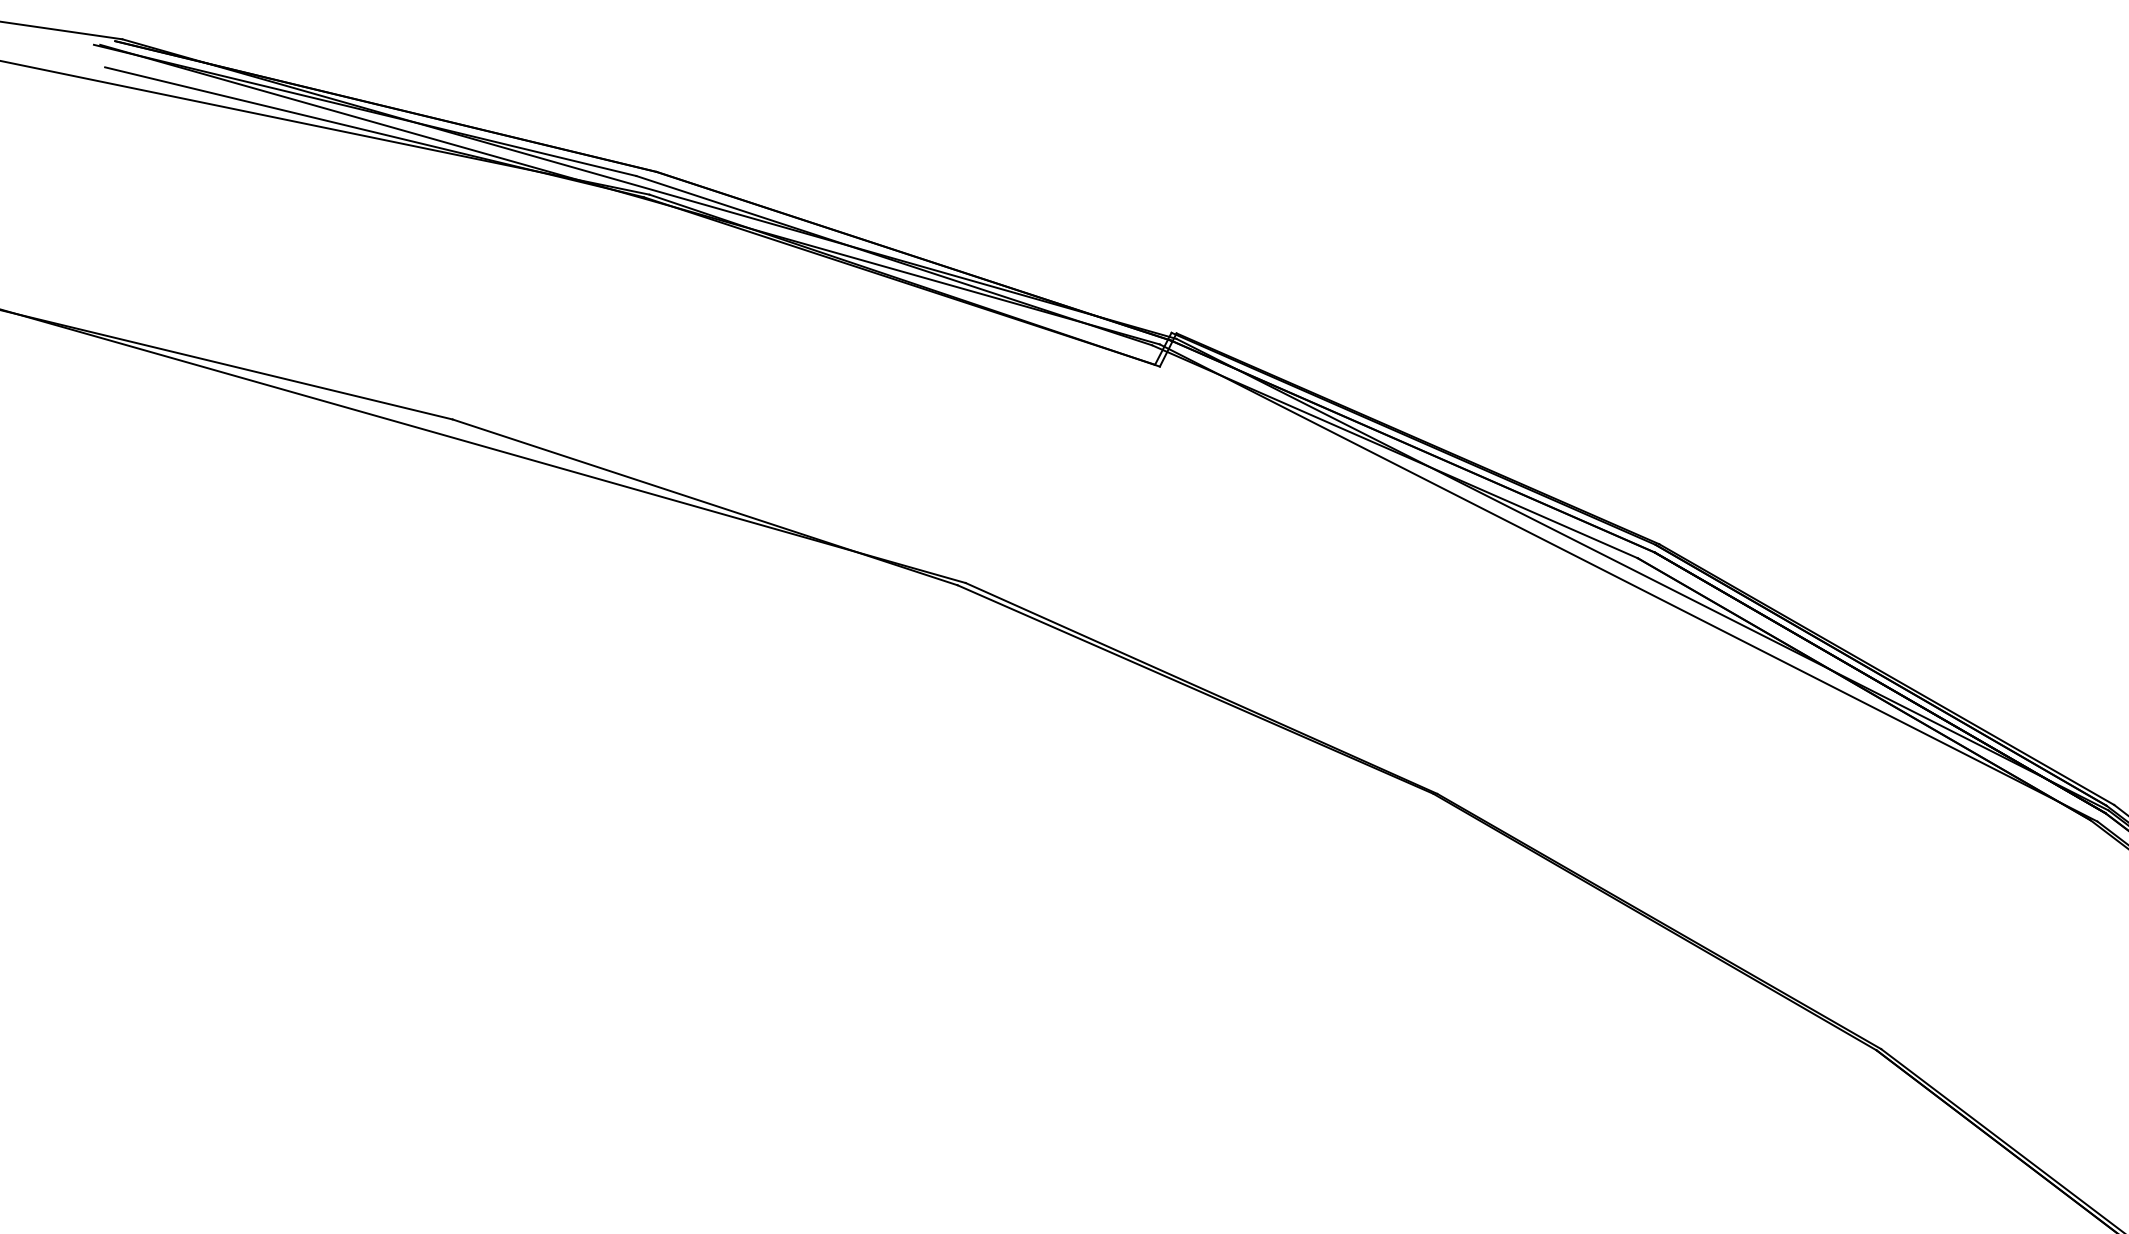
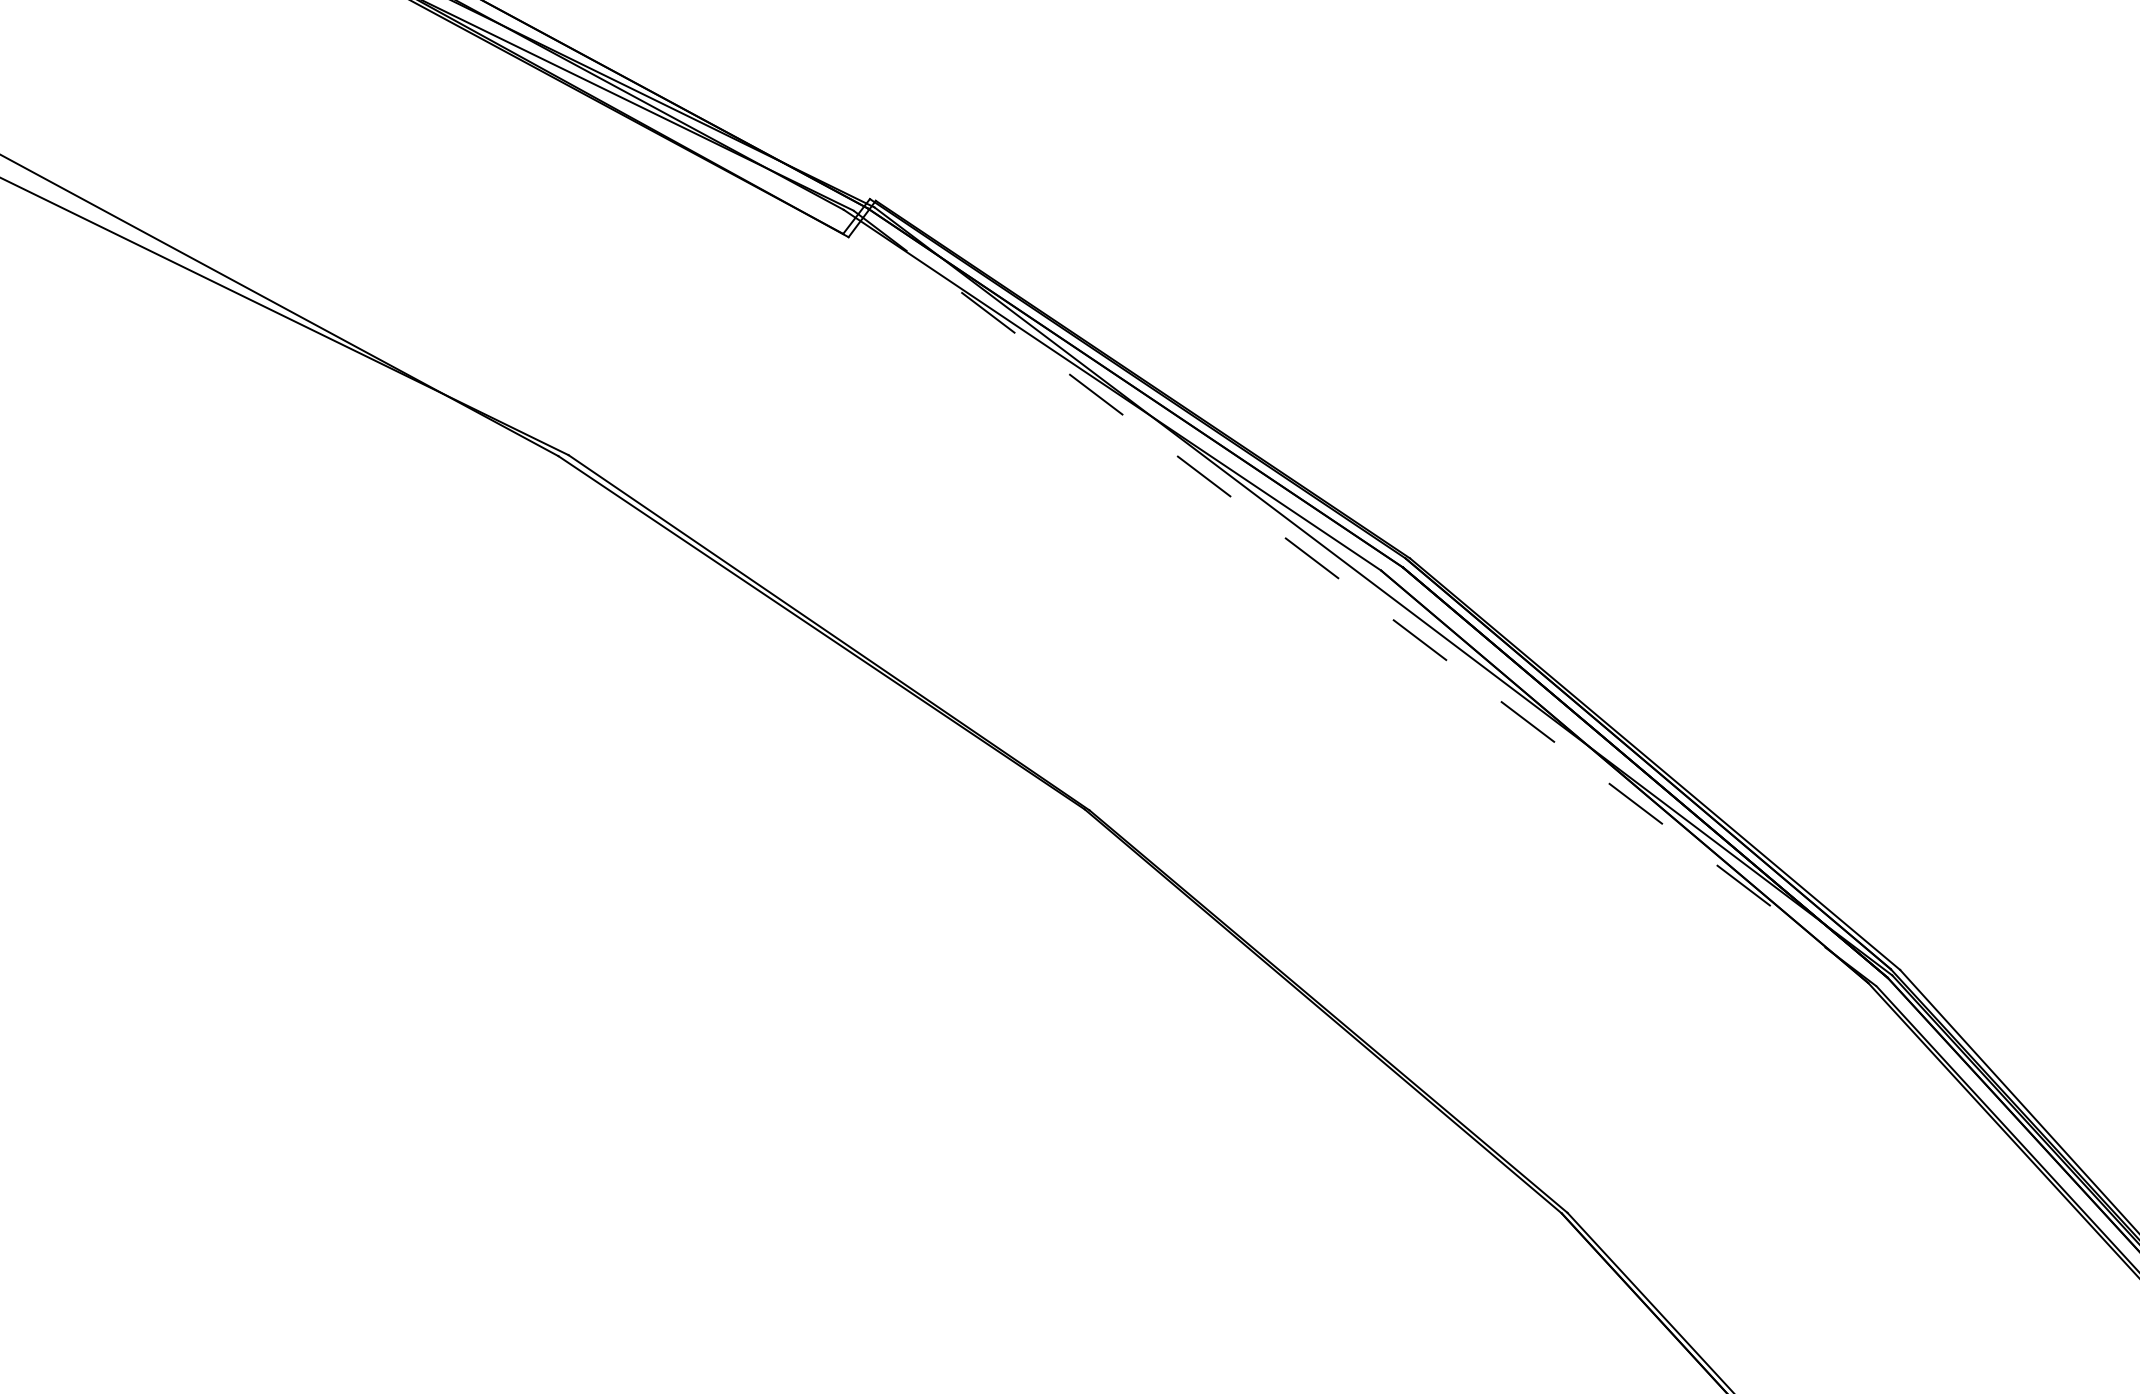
line: (1629, 583) -> (1365, 599), solid -> dashed

